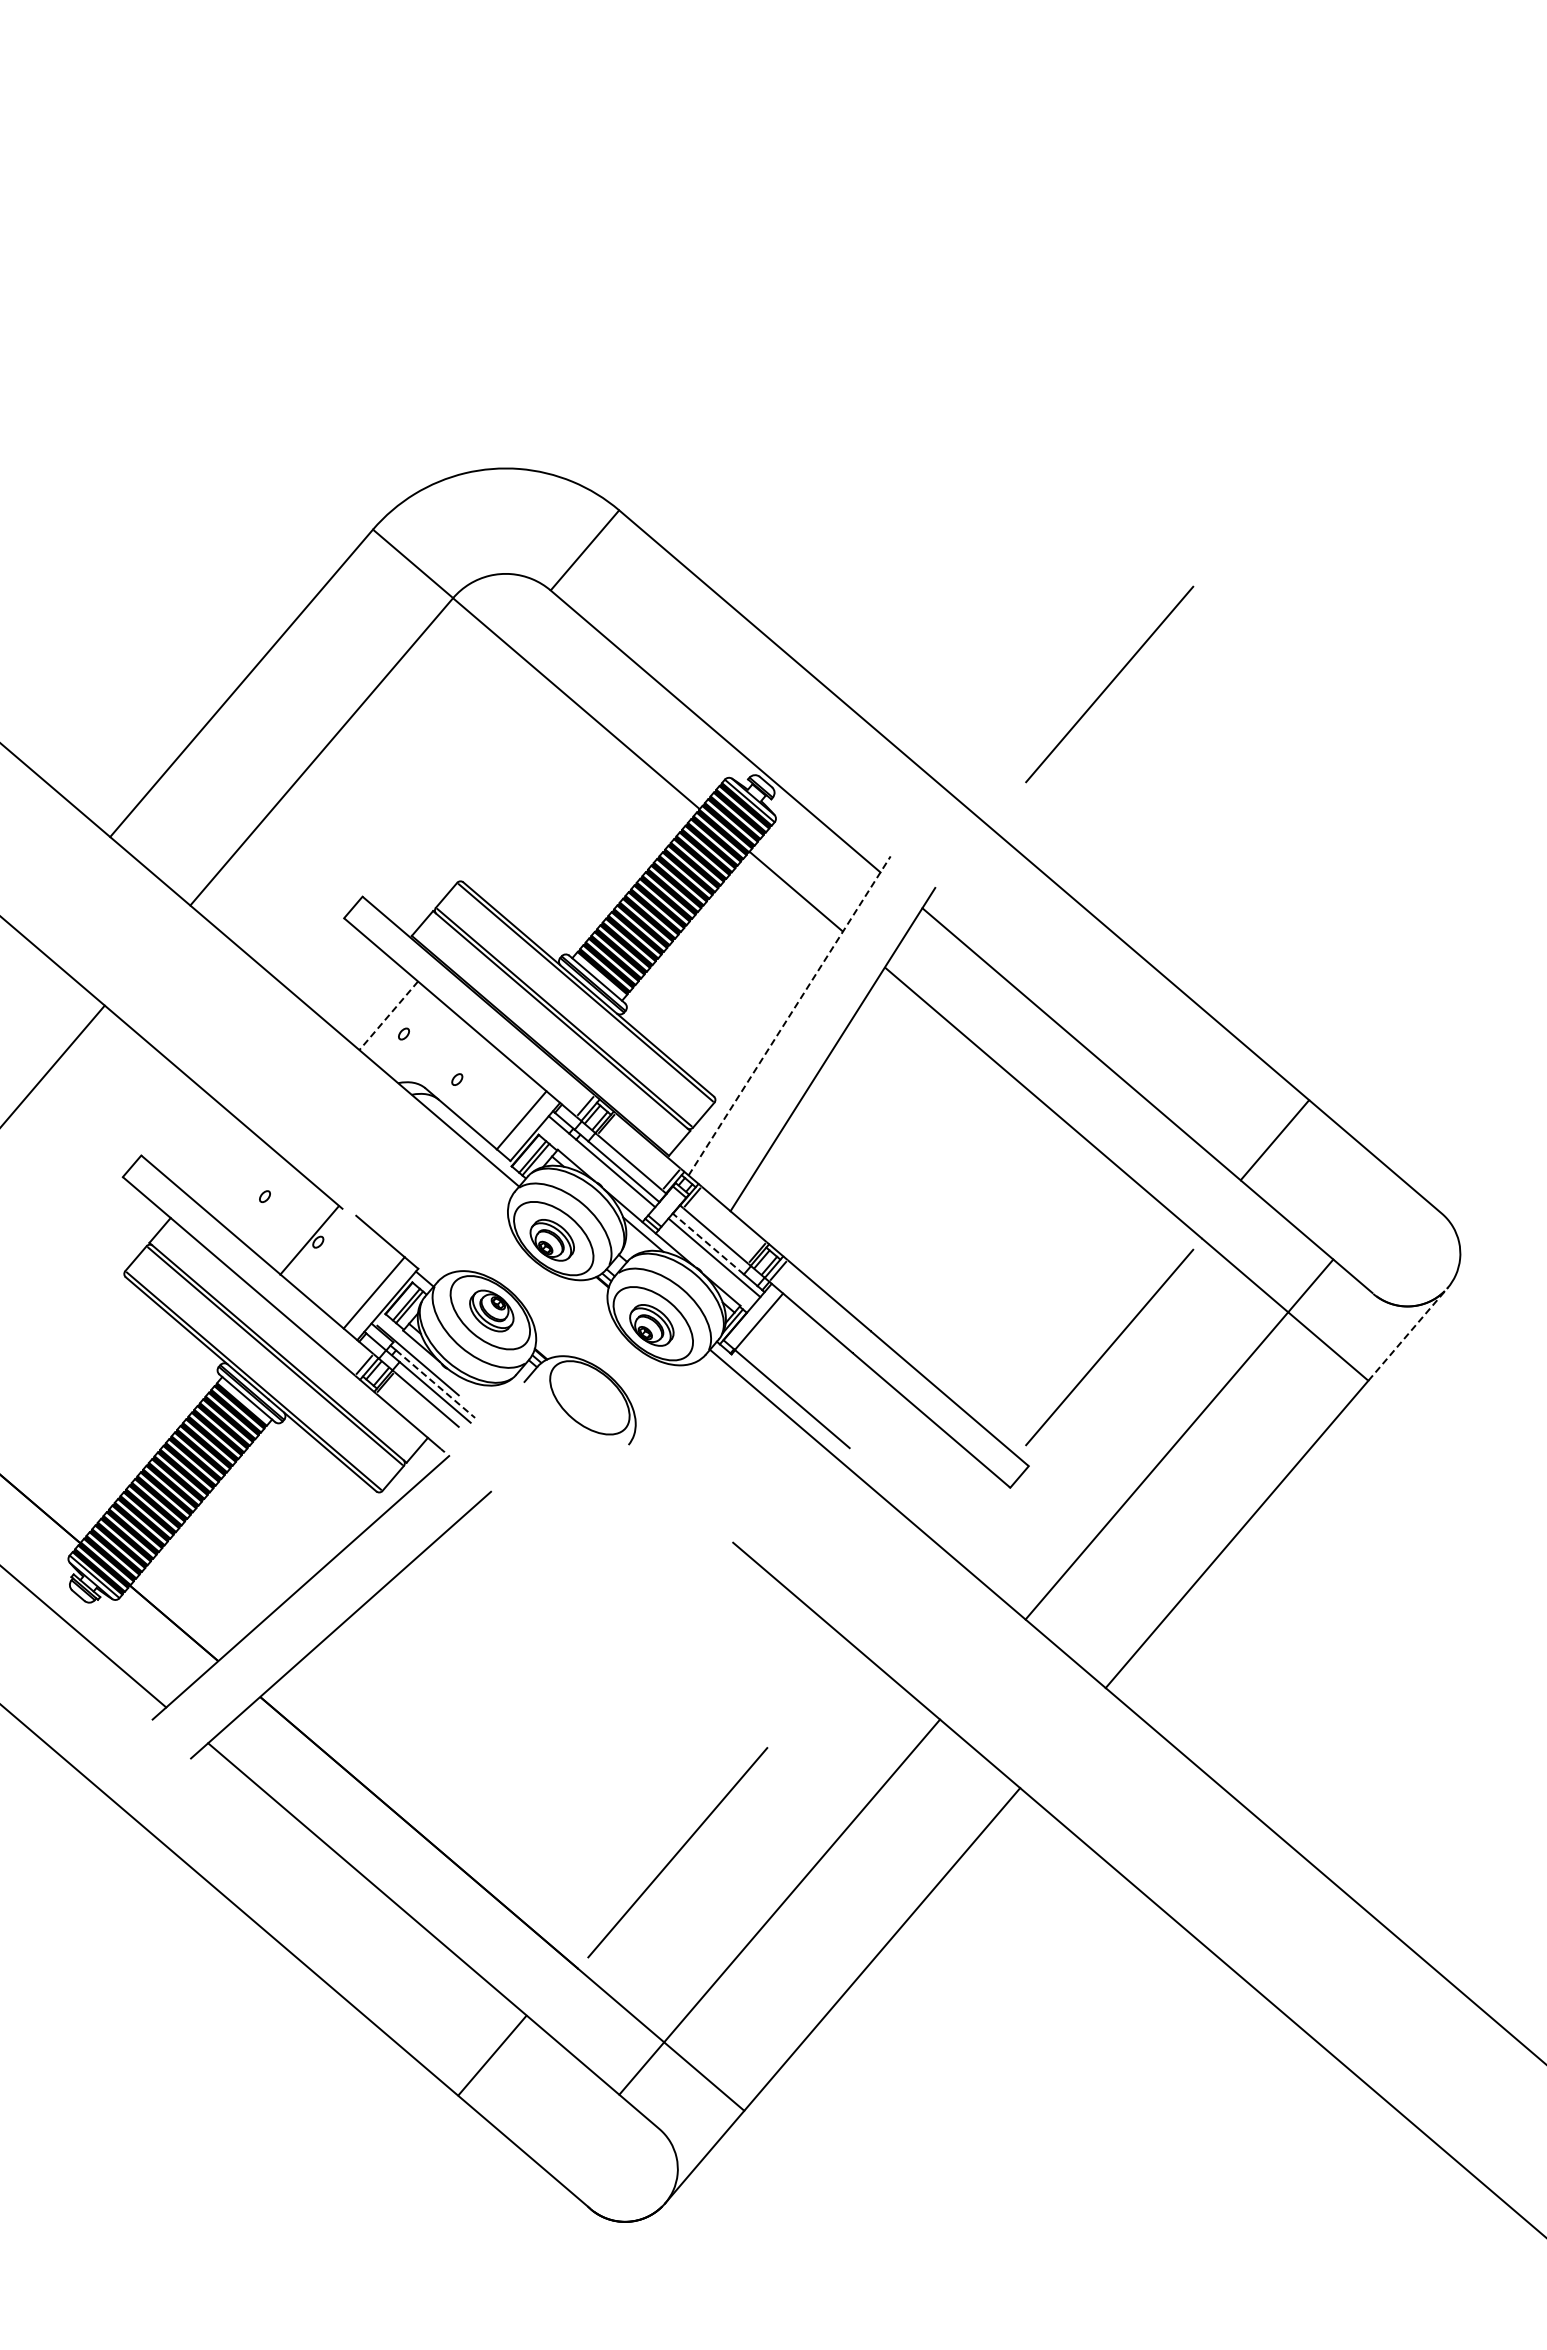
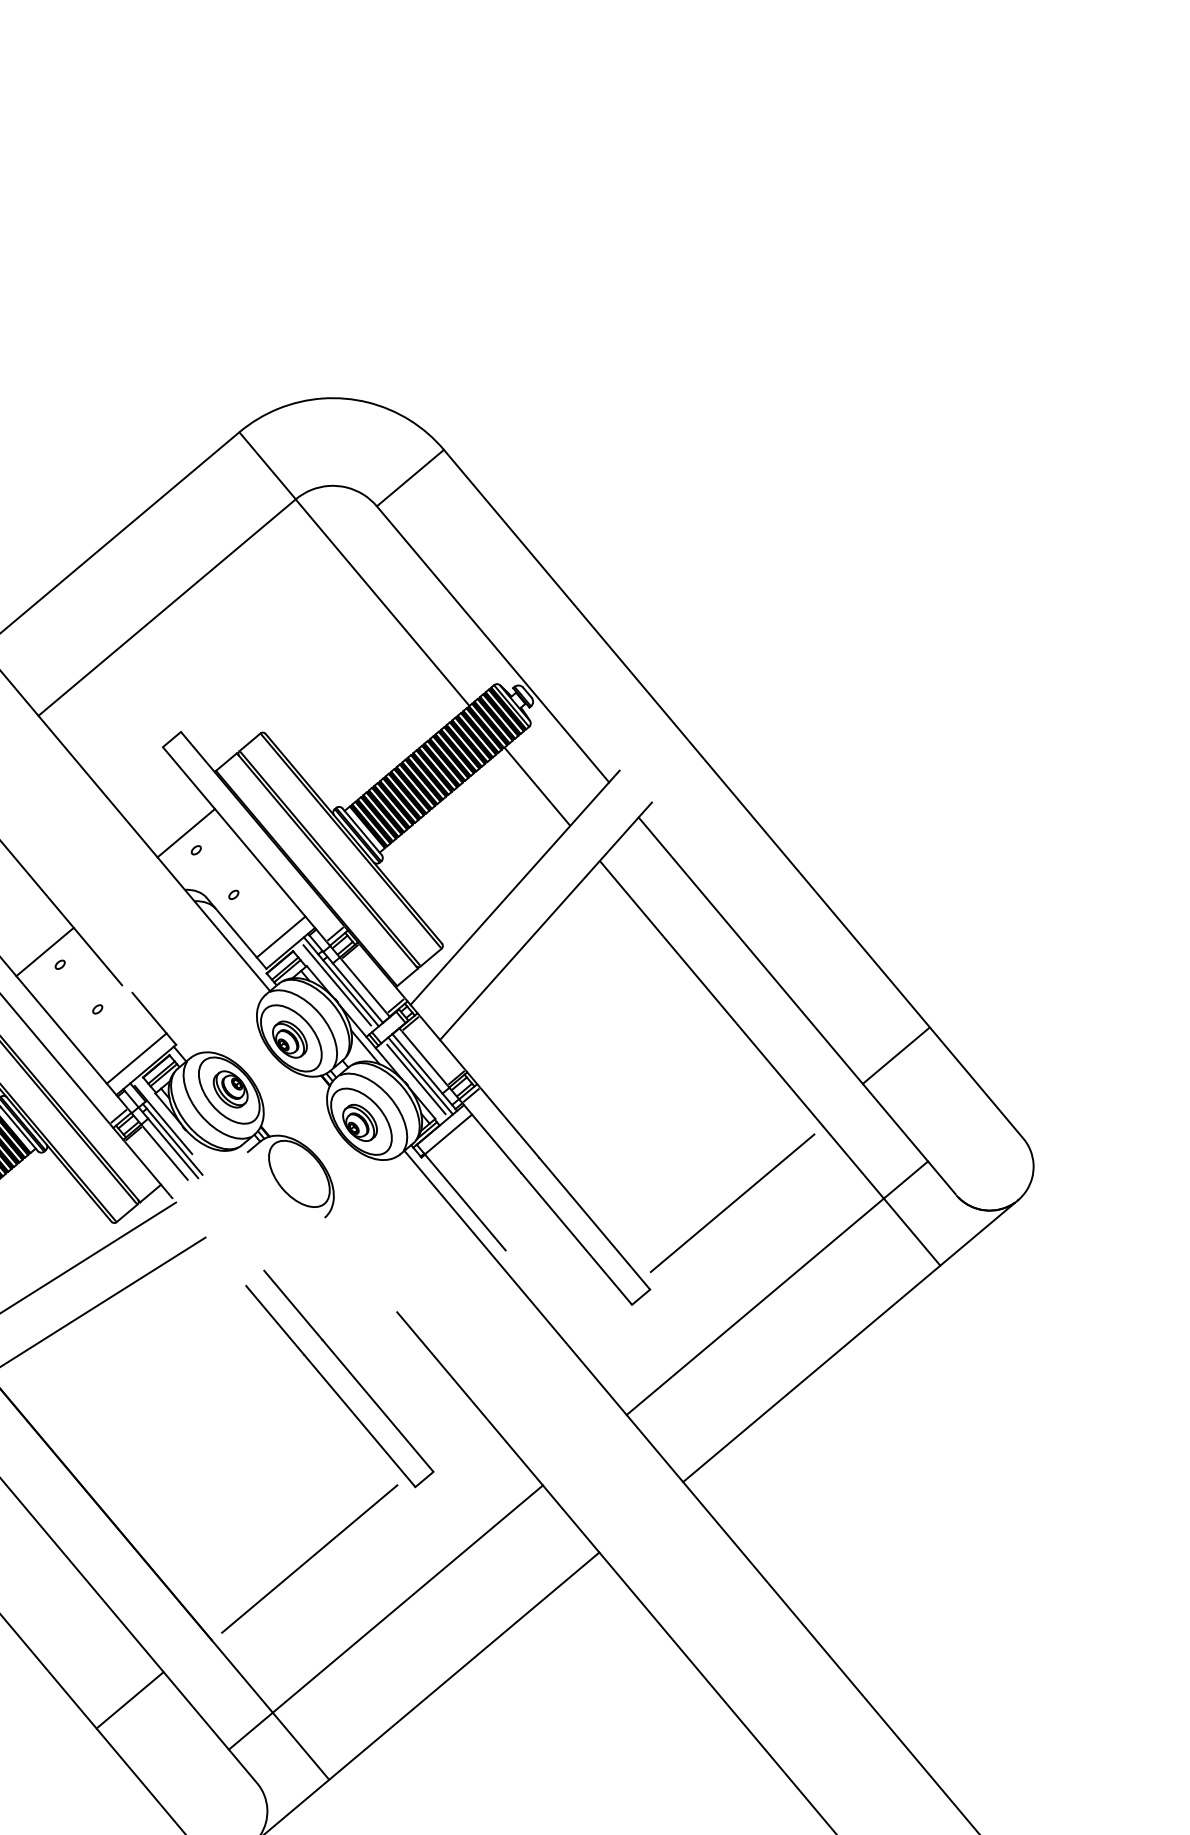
line: (1109, 684) -> (822, 659), removed
line: (789, 1015) -> (515, 887), dashed -> solid
line: (388, 1016) -> (185, 833), dashed -> solid
line: (597, 1166) -> (337, 985), added
line: (309, 1240) -> (45, 952), moved
line: (708, 1244) -> (417, 1064), dashed -> solid
line: (709, 1262) -> (415, 1079), added
line: (1408, 1334) -> (979, 1233), dashed -> solid
line: (435, 1384) -> (174, 1142), dashed -> solid
part: (684, 1621) -> (346, 1370), added

